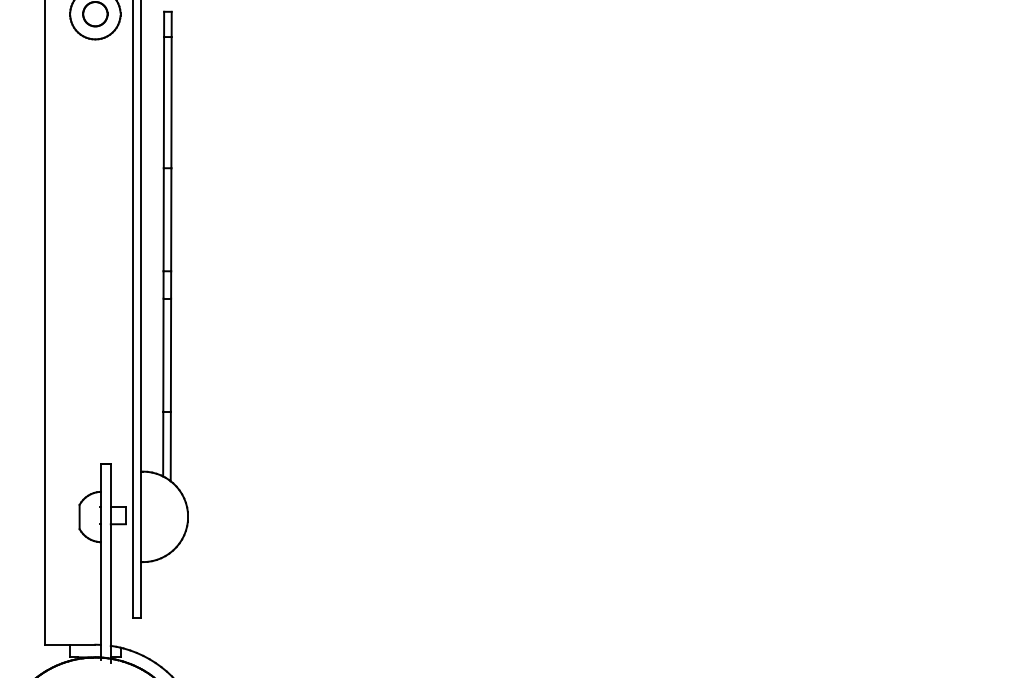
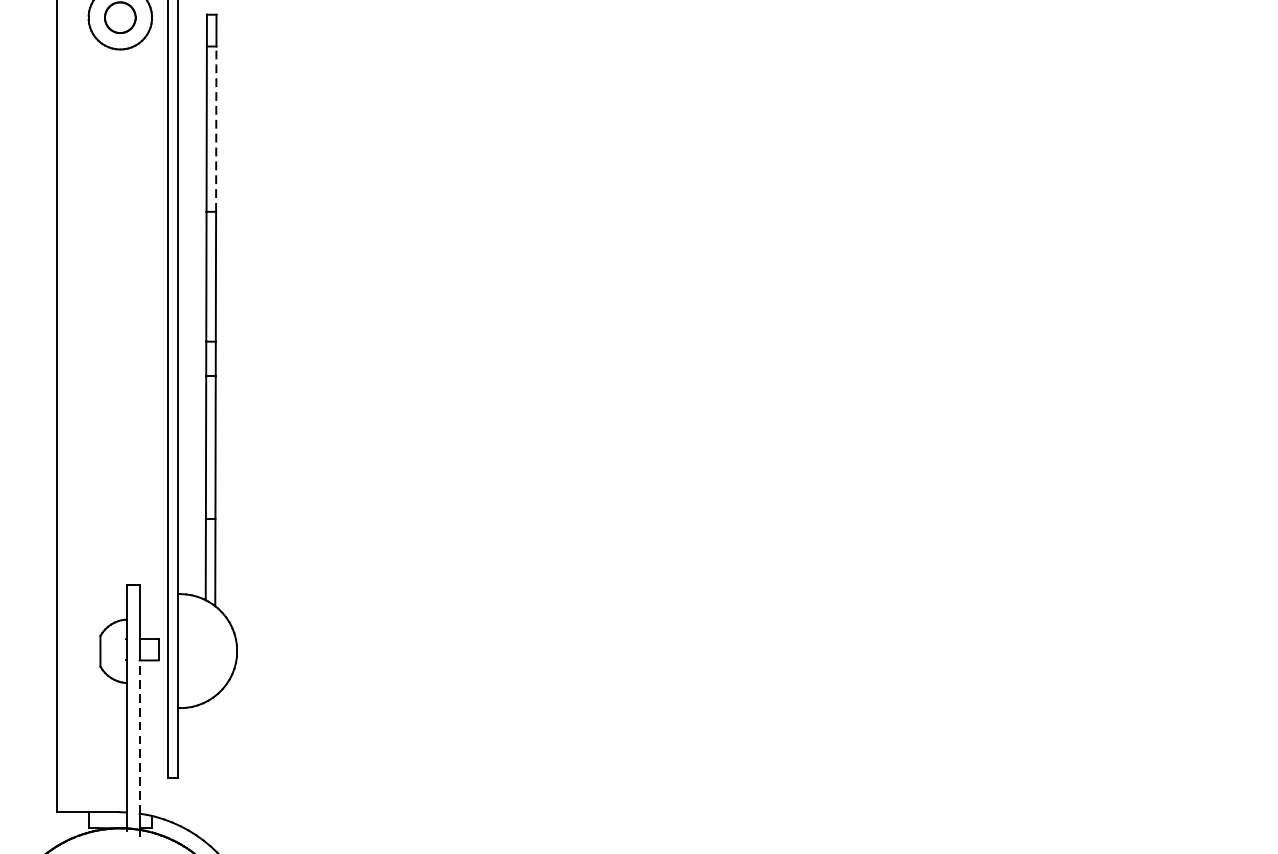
line: (171, 102) -> (216, 128), solid -> dashed
line: (110, 585) -> (139, 737), solid -> dashed

